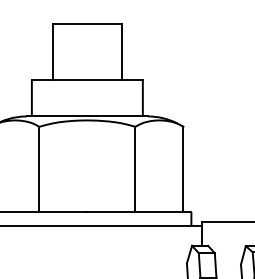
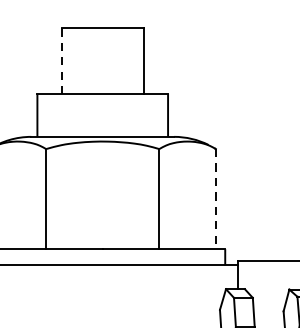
line: (52, 52) -> (61, 61), solid -> dashed
line: (183, 169) -> (215, 199), solid -> dashed

